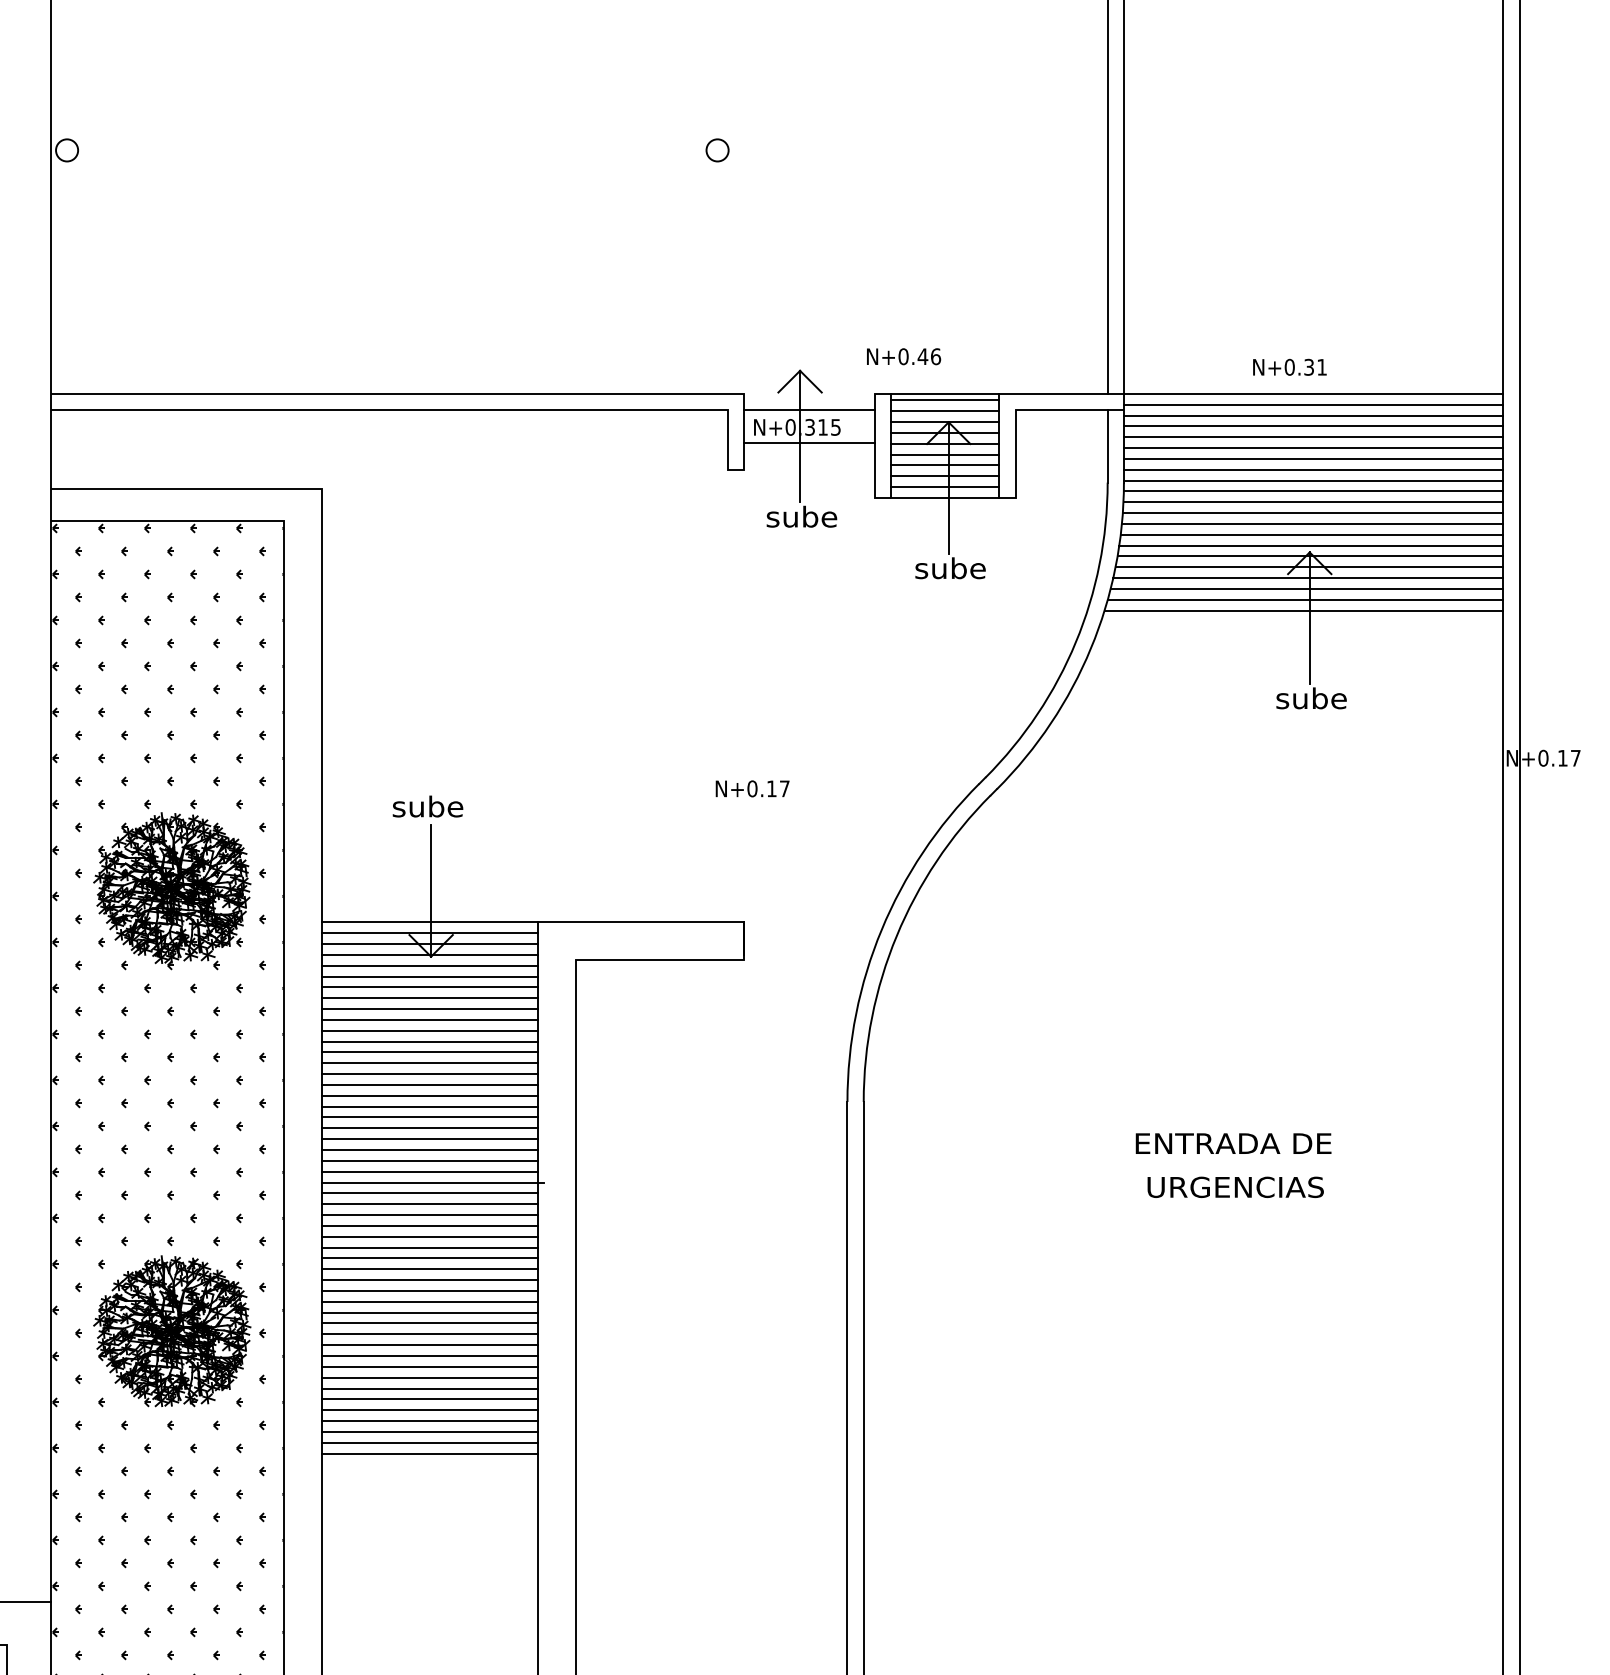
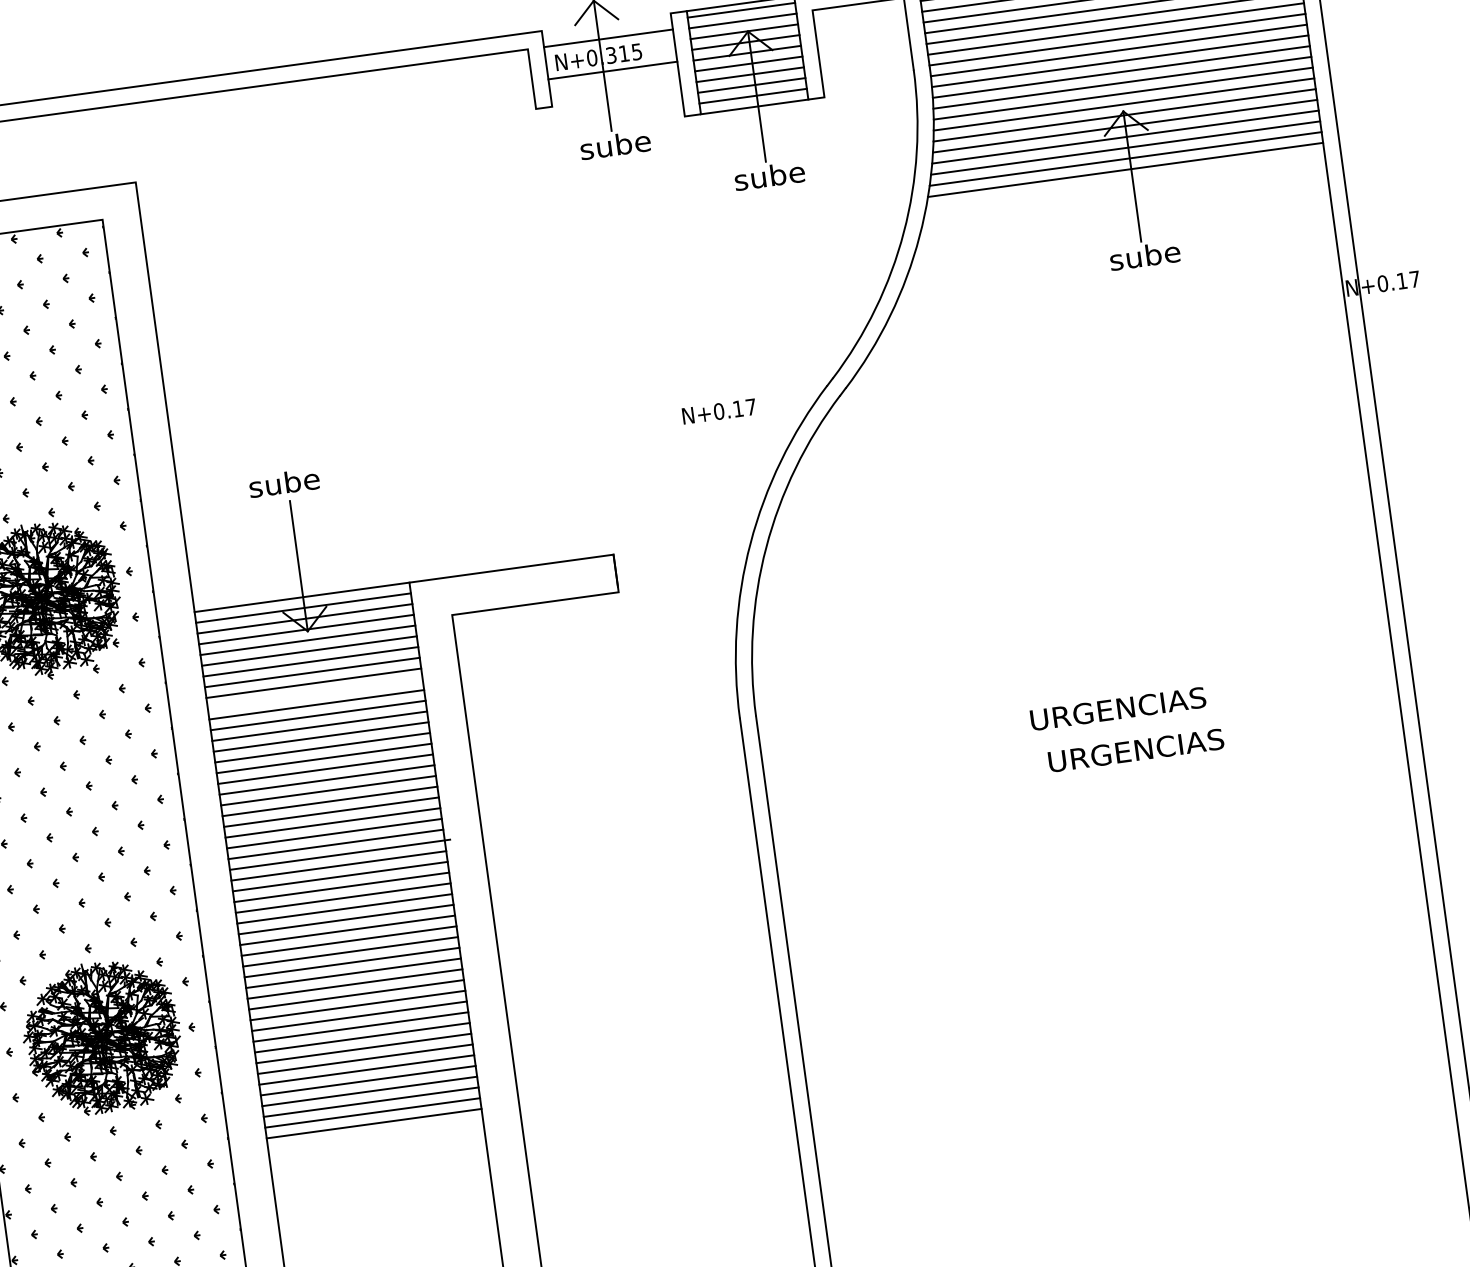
text: (752, 788) -> (719, 411), moved
line: (429, 1019) -> (314, 693), removed
text: (1233, 1143) -> (1128, 707), ENTRADA DE -> URGENCIAS

